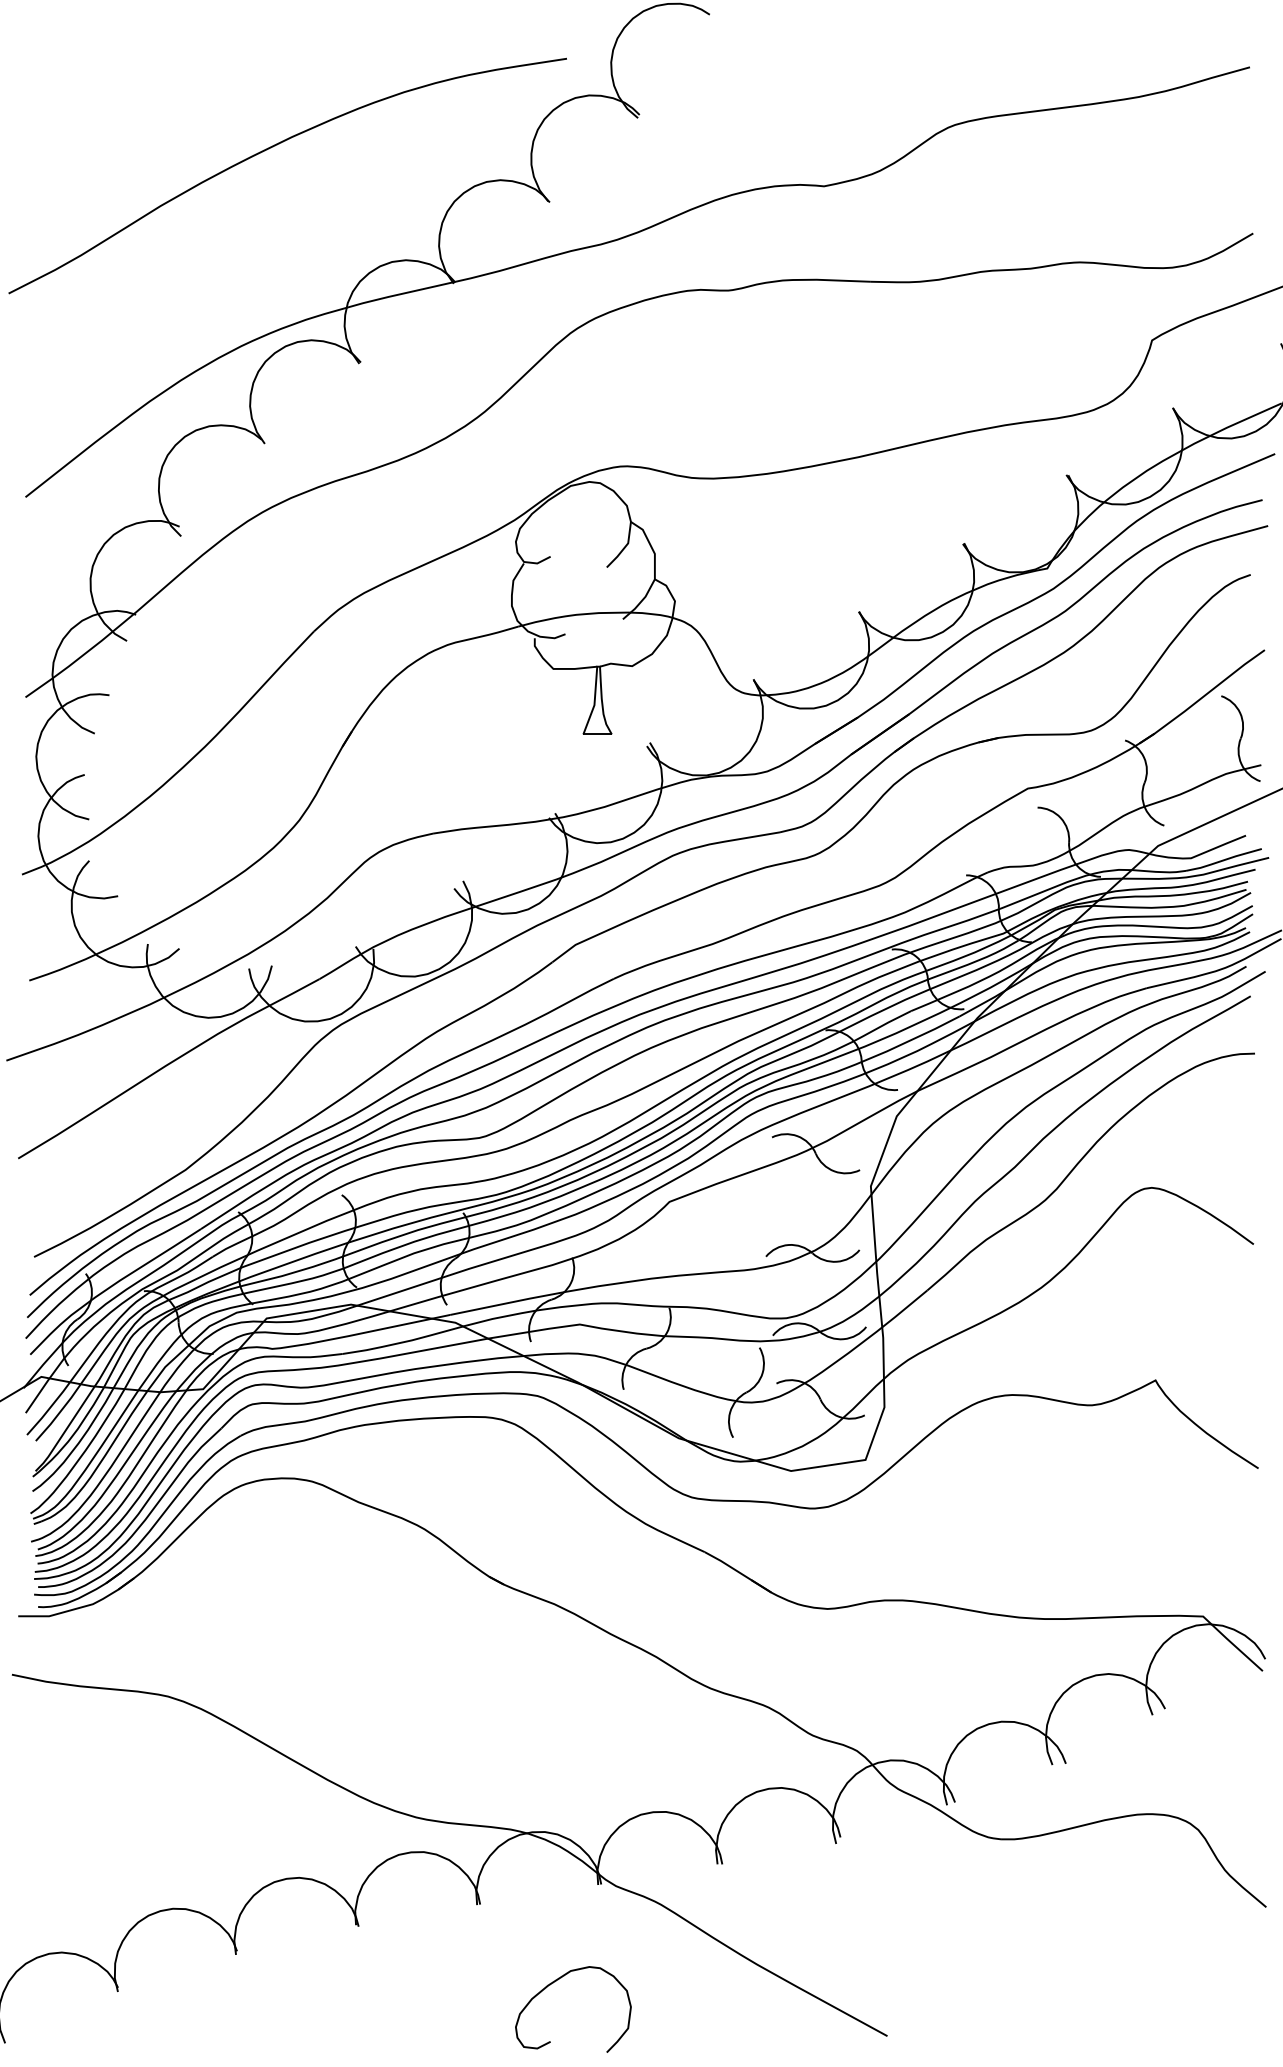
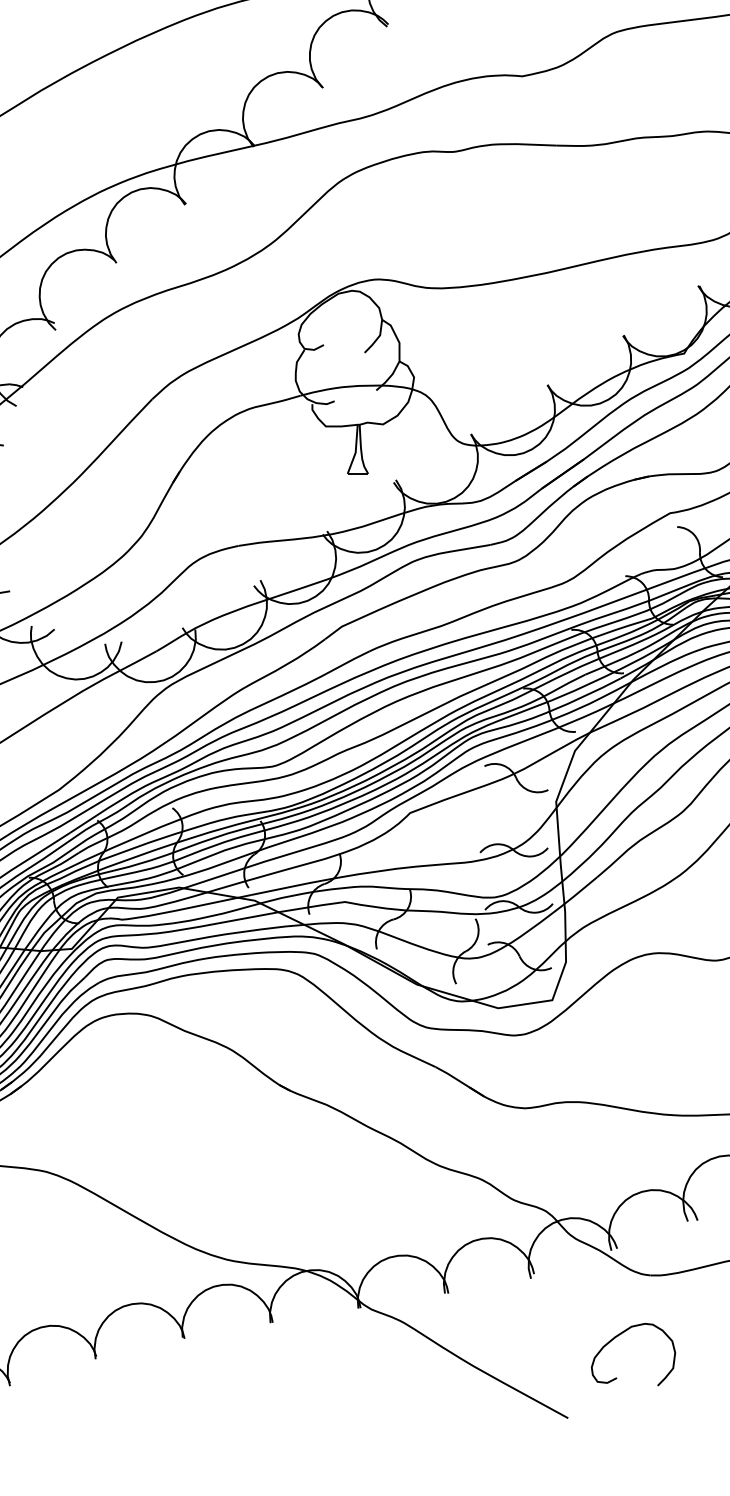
curve: (558, 1980) -> (622, 1333), moved

